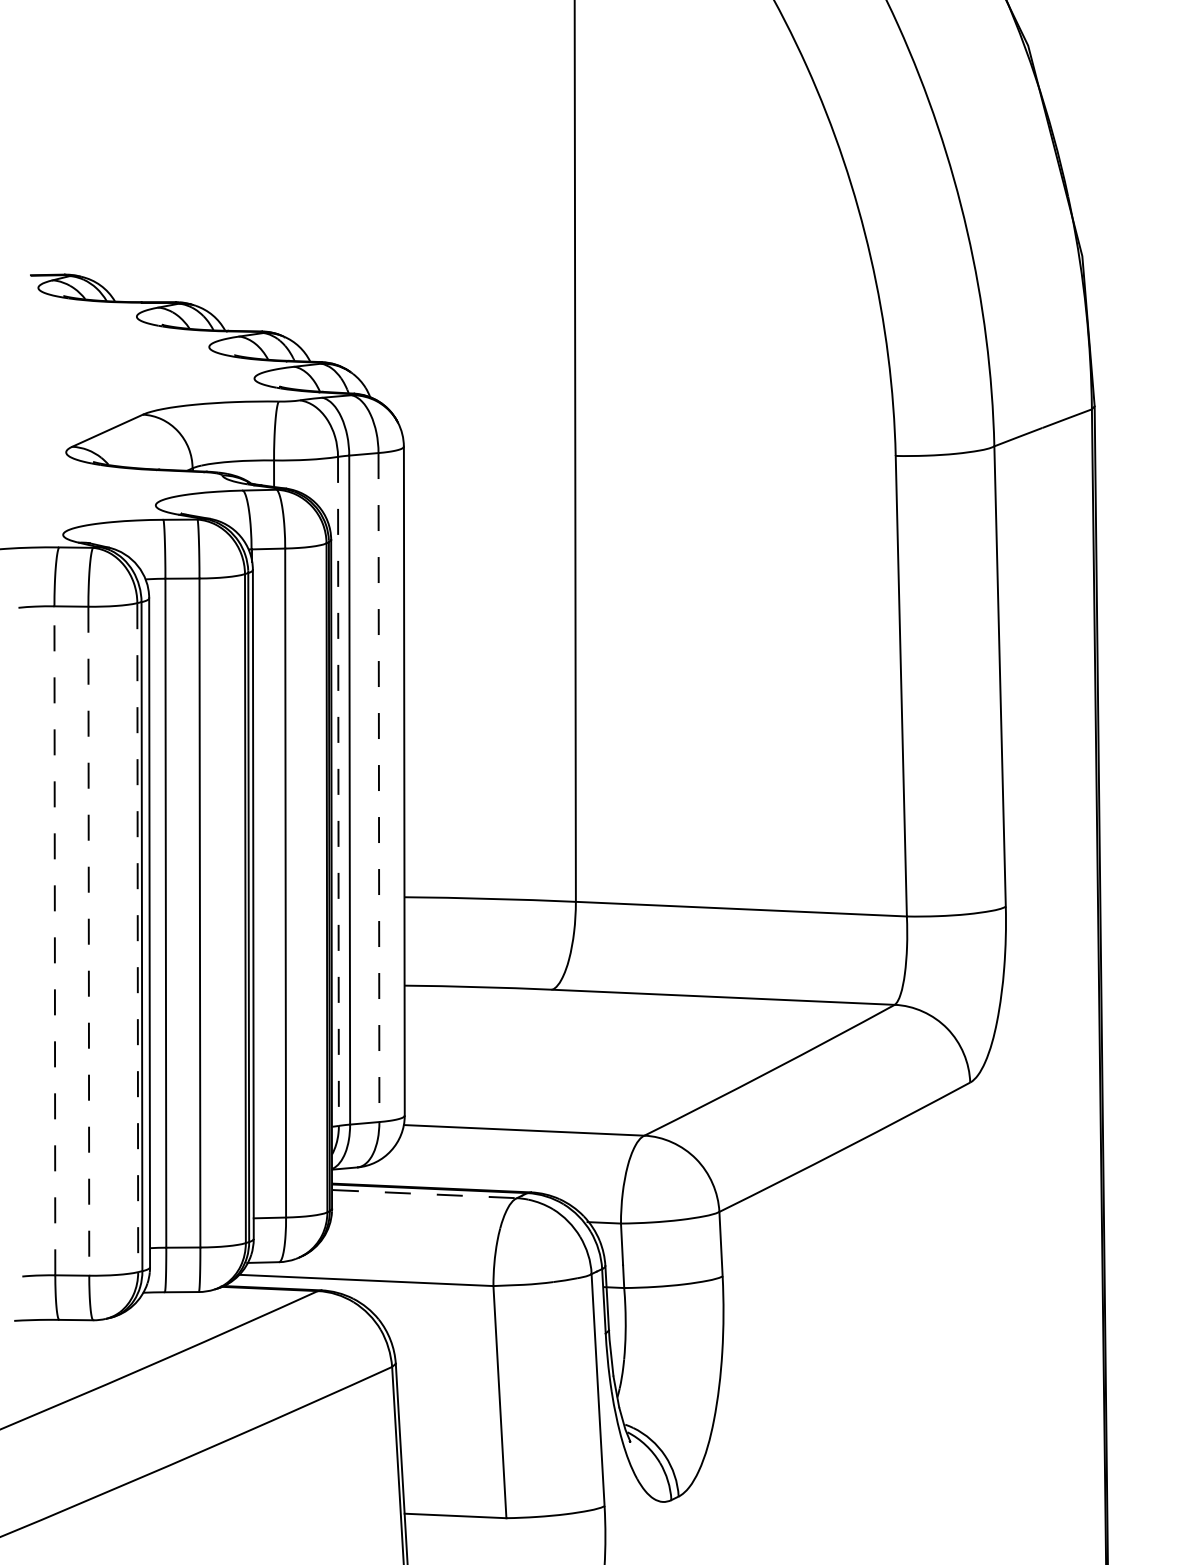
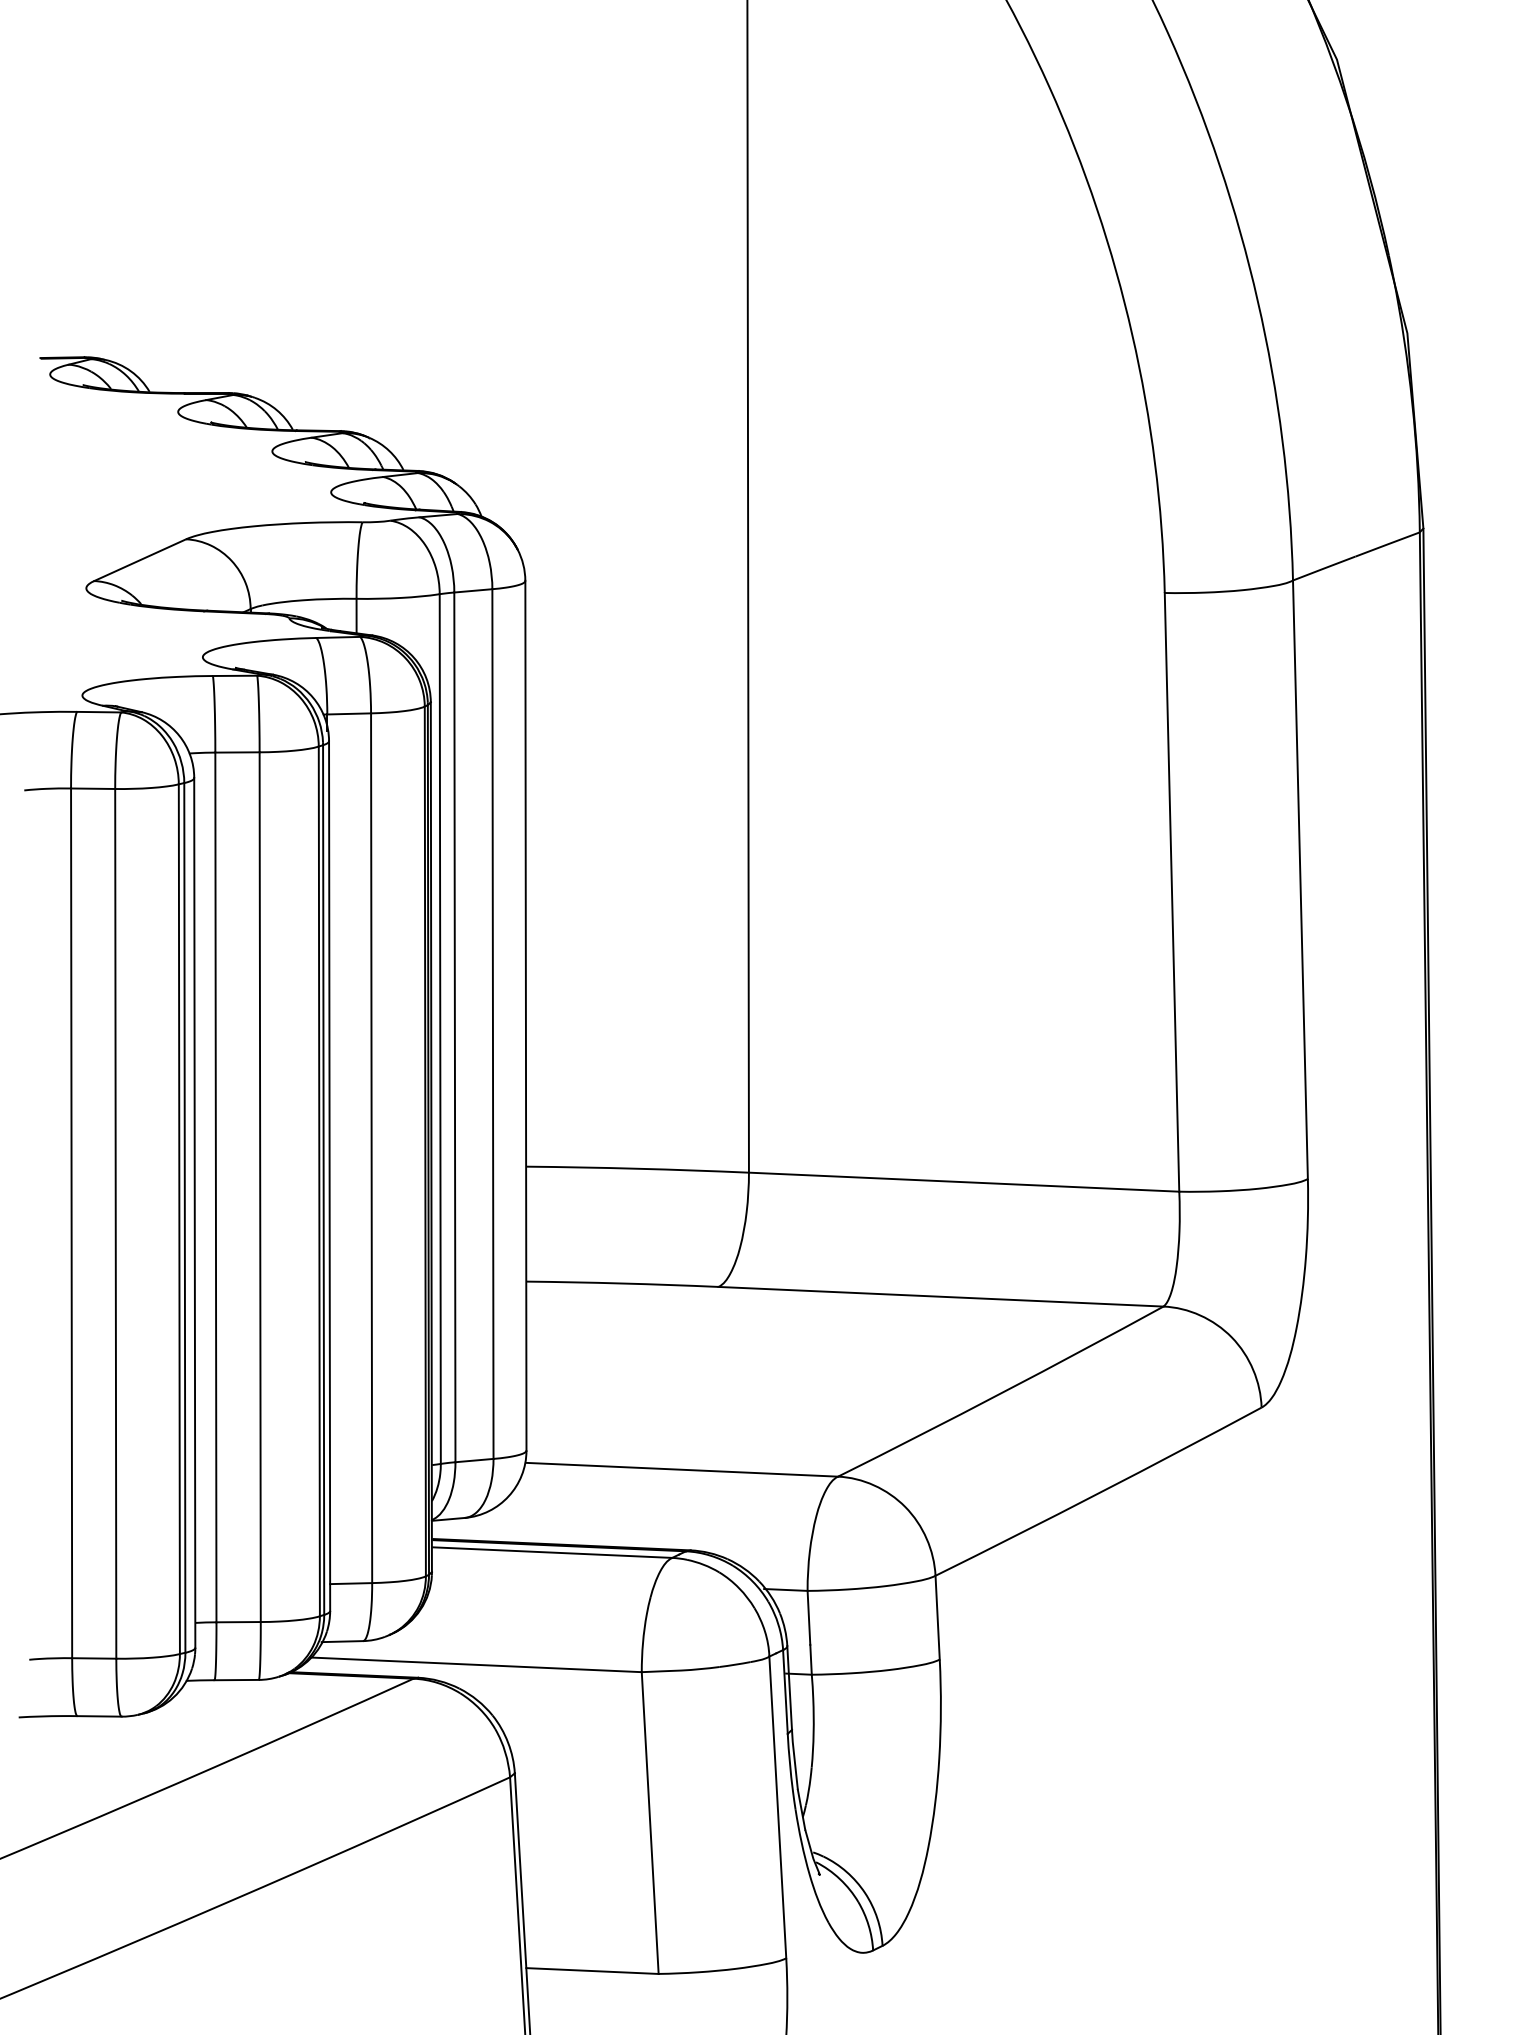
line: (378, 787) -> (492, 1024), dashed -> solid
line: (338, 791) -> (440, 1029), dashed -> solid
line: (137, 937) -> (179, 1219), dashed -> solid
line: (54, 940) -> (71, 1223), dashed -> solid
line: (88, 940) -> (115, 1223), dashed -> solid
line: (424, 1194) -> (552, 1552), dashed -> solid

